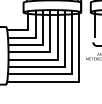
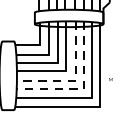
line: (57, 60) -> (75, 81), solid -> dashed
line: (64, 67) -> (83, 89), solid -> dashed

